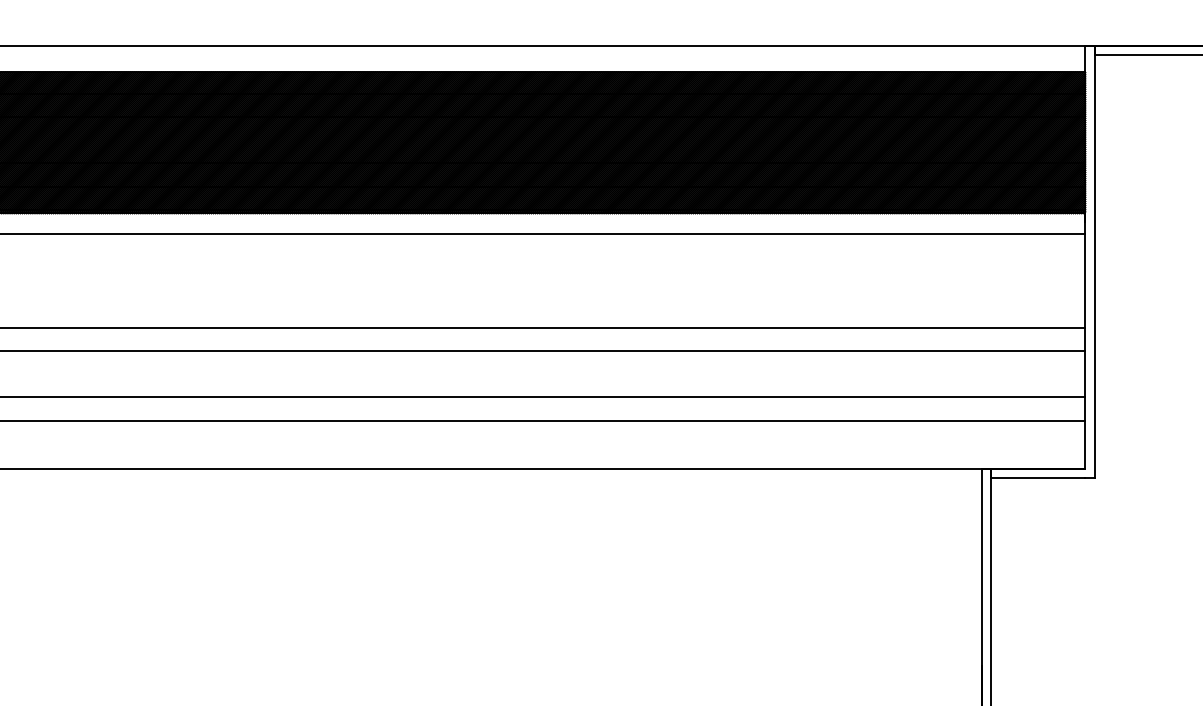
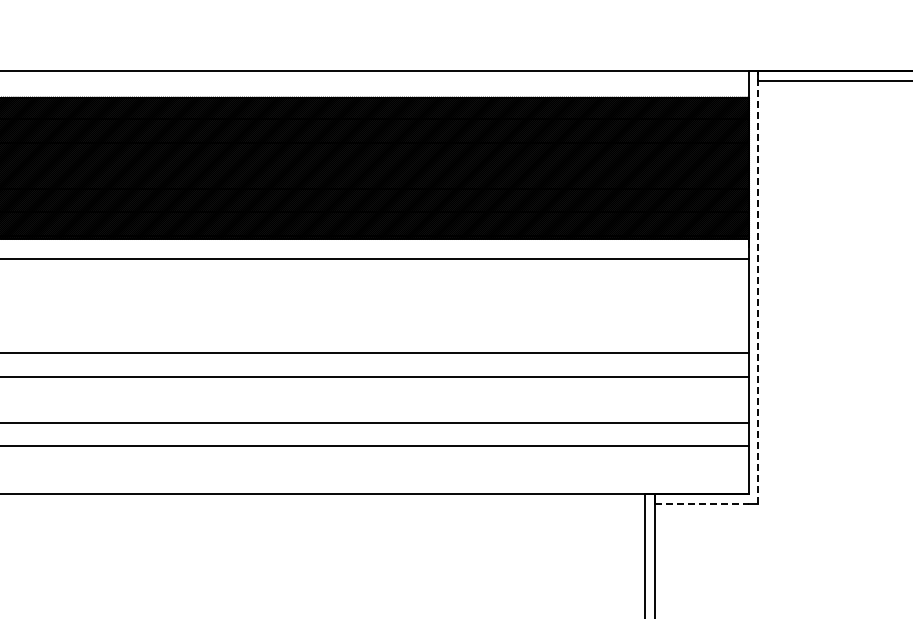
line: (1094, 261) -> (757, 286), solid -> dashed
line: (1038, 478) -> (701, 503), solid -> dashed

